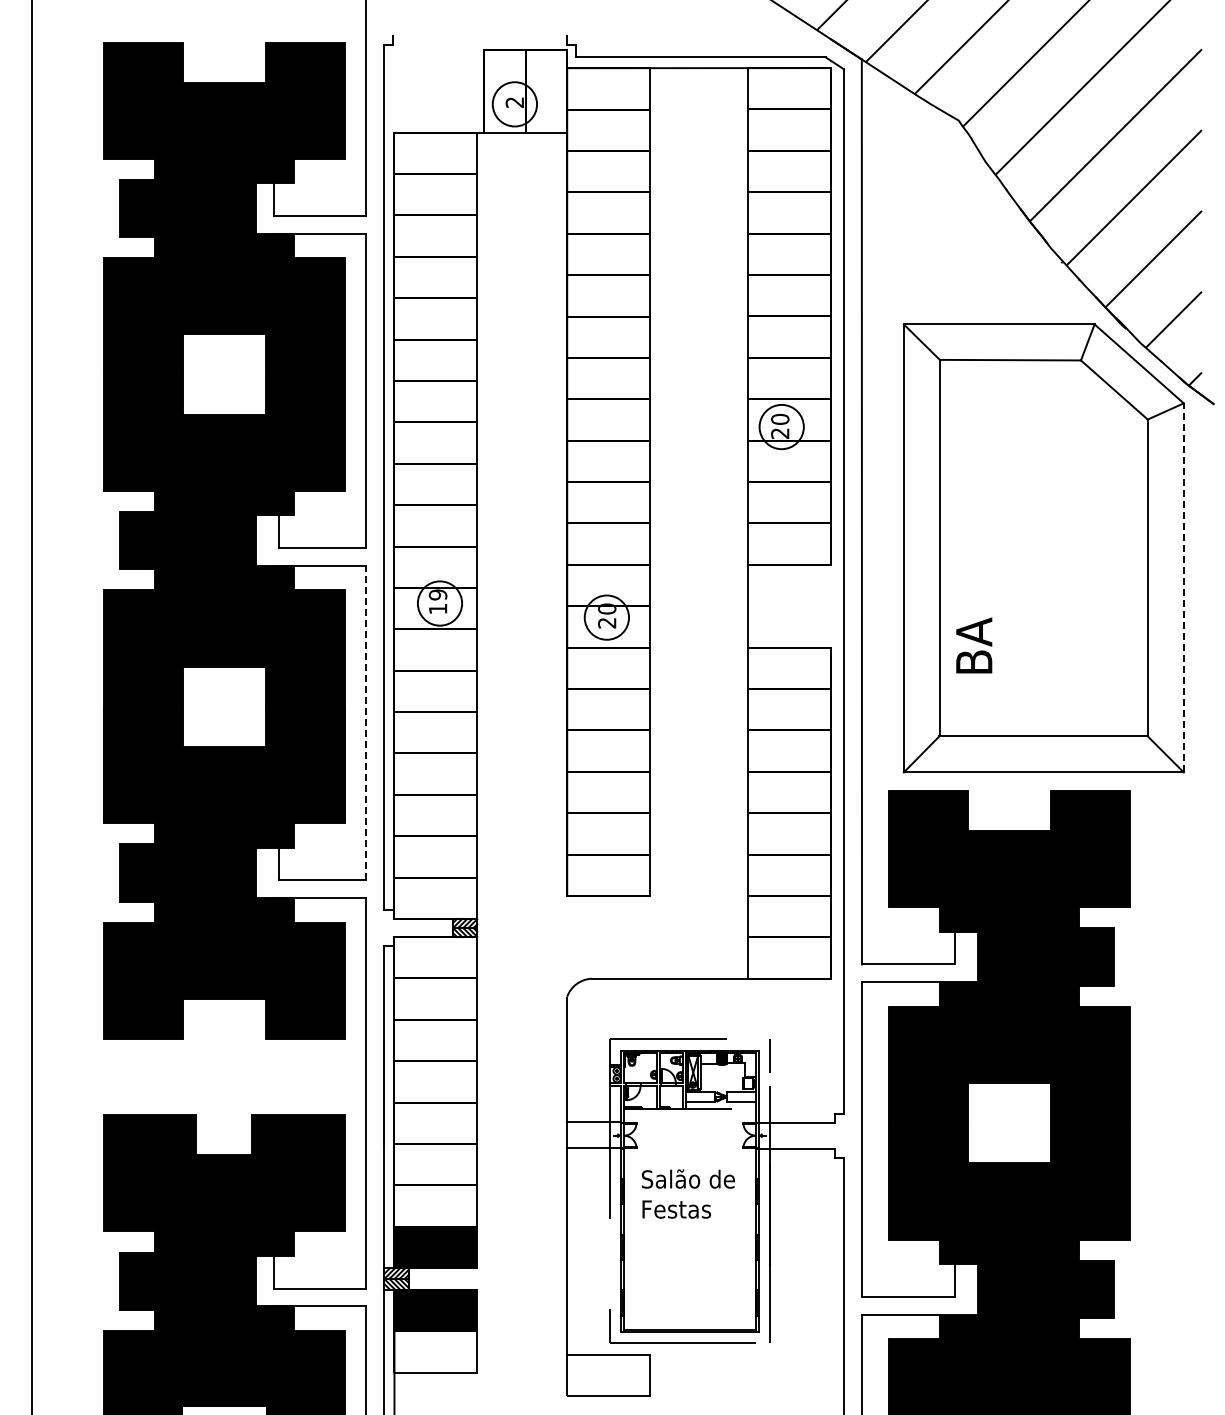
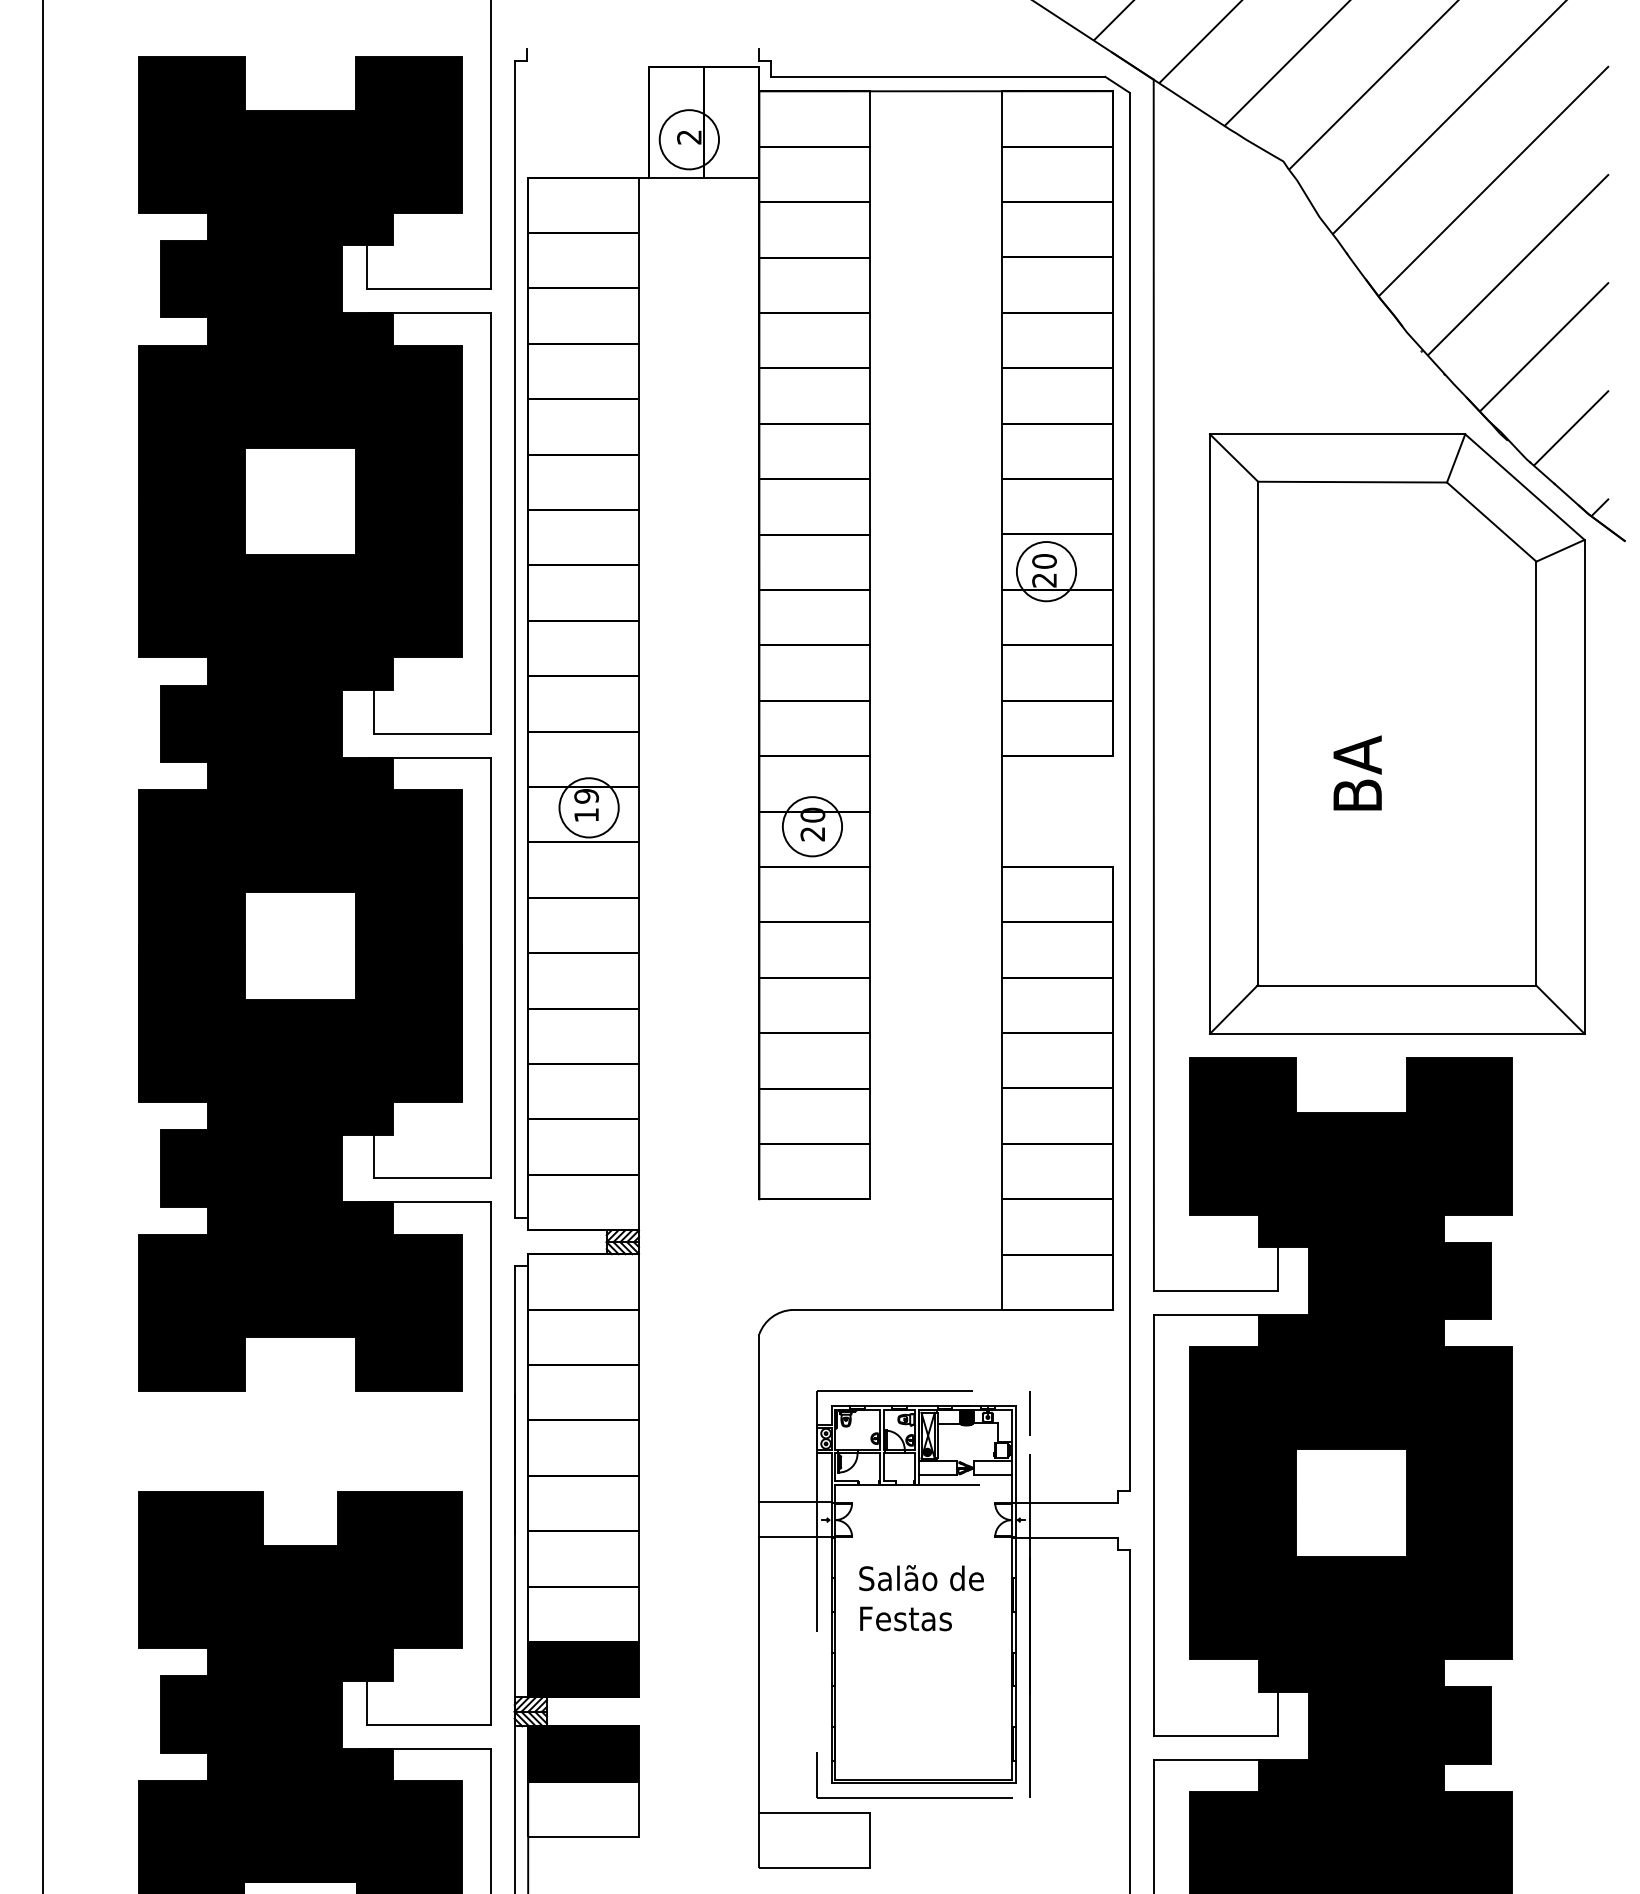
line: (1183, 587) -> (1584, 786), dashed -> solid
text: (974, 645) -> (1358, 773), moved
line: (366, 722) -> (490, 967), dashed -> solid

